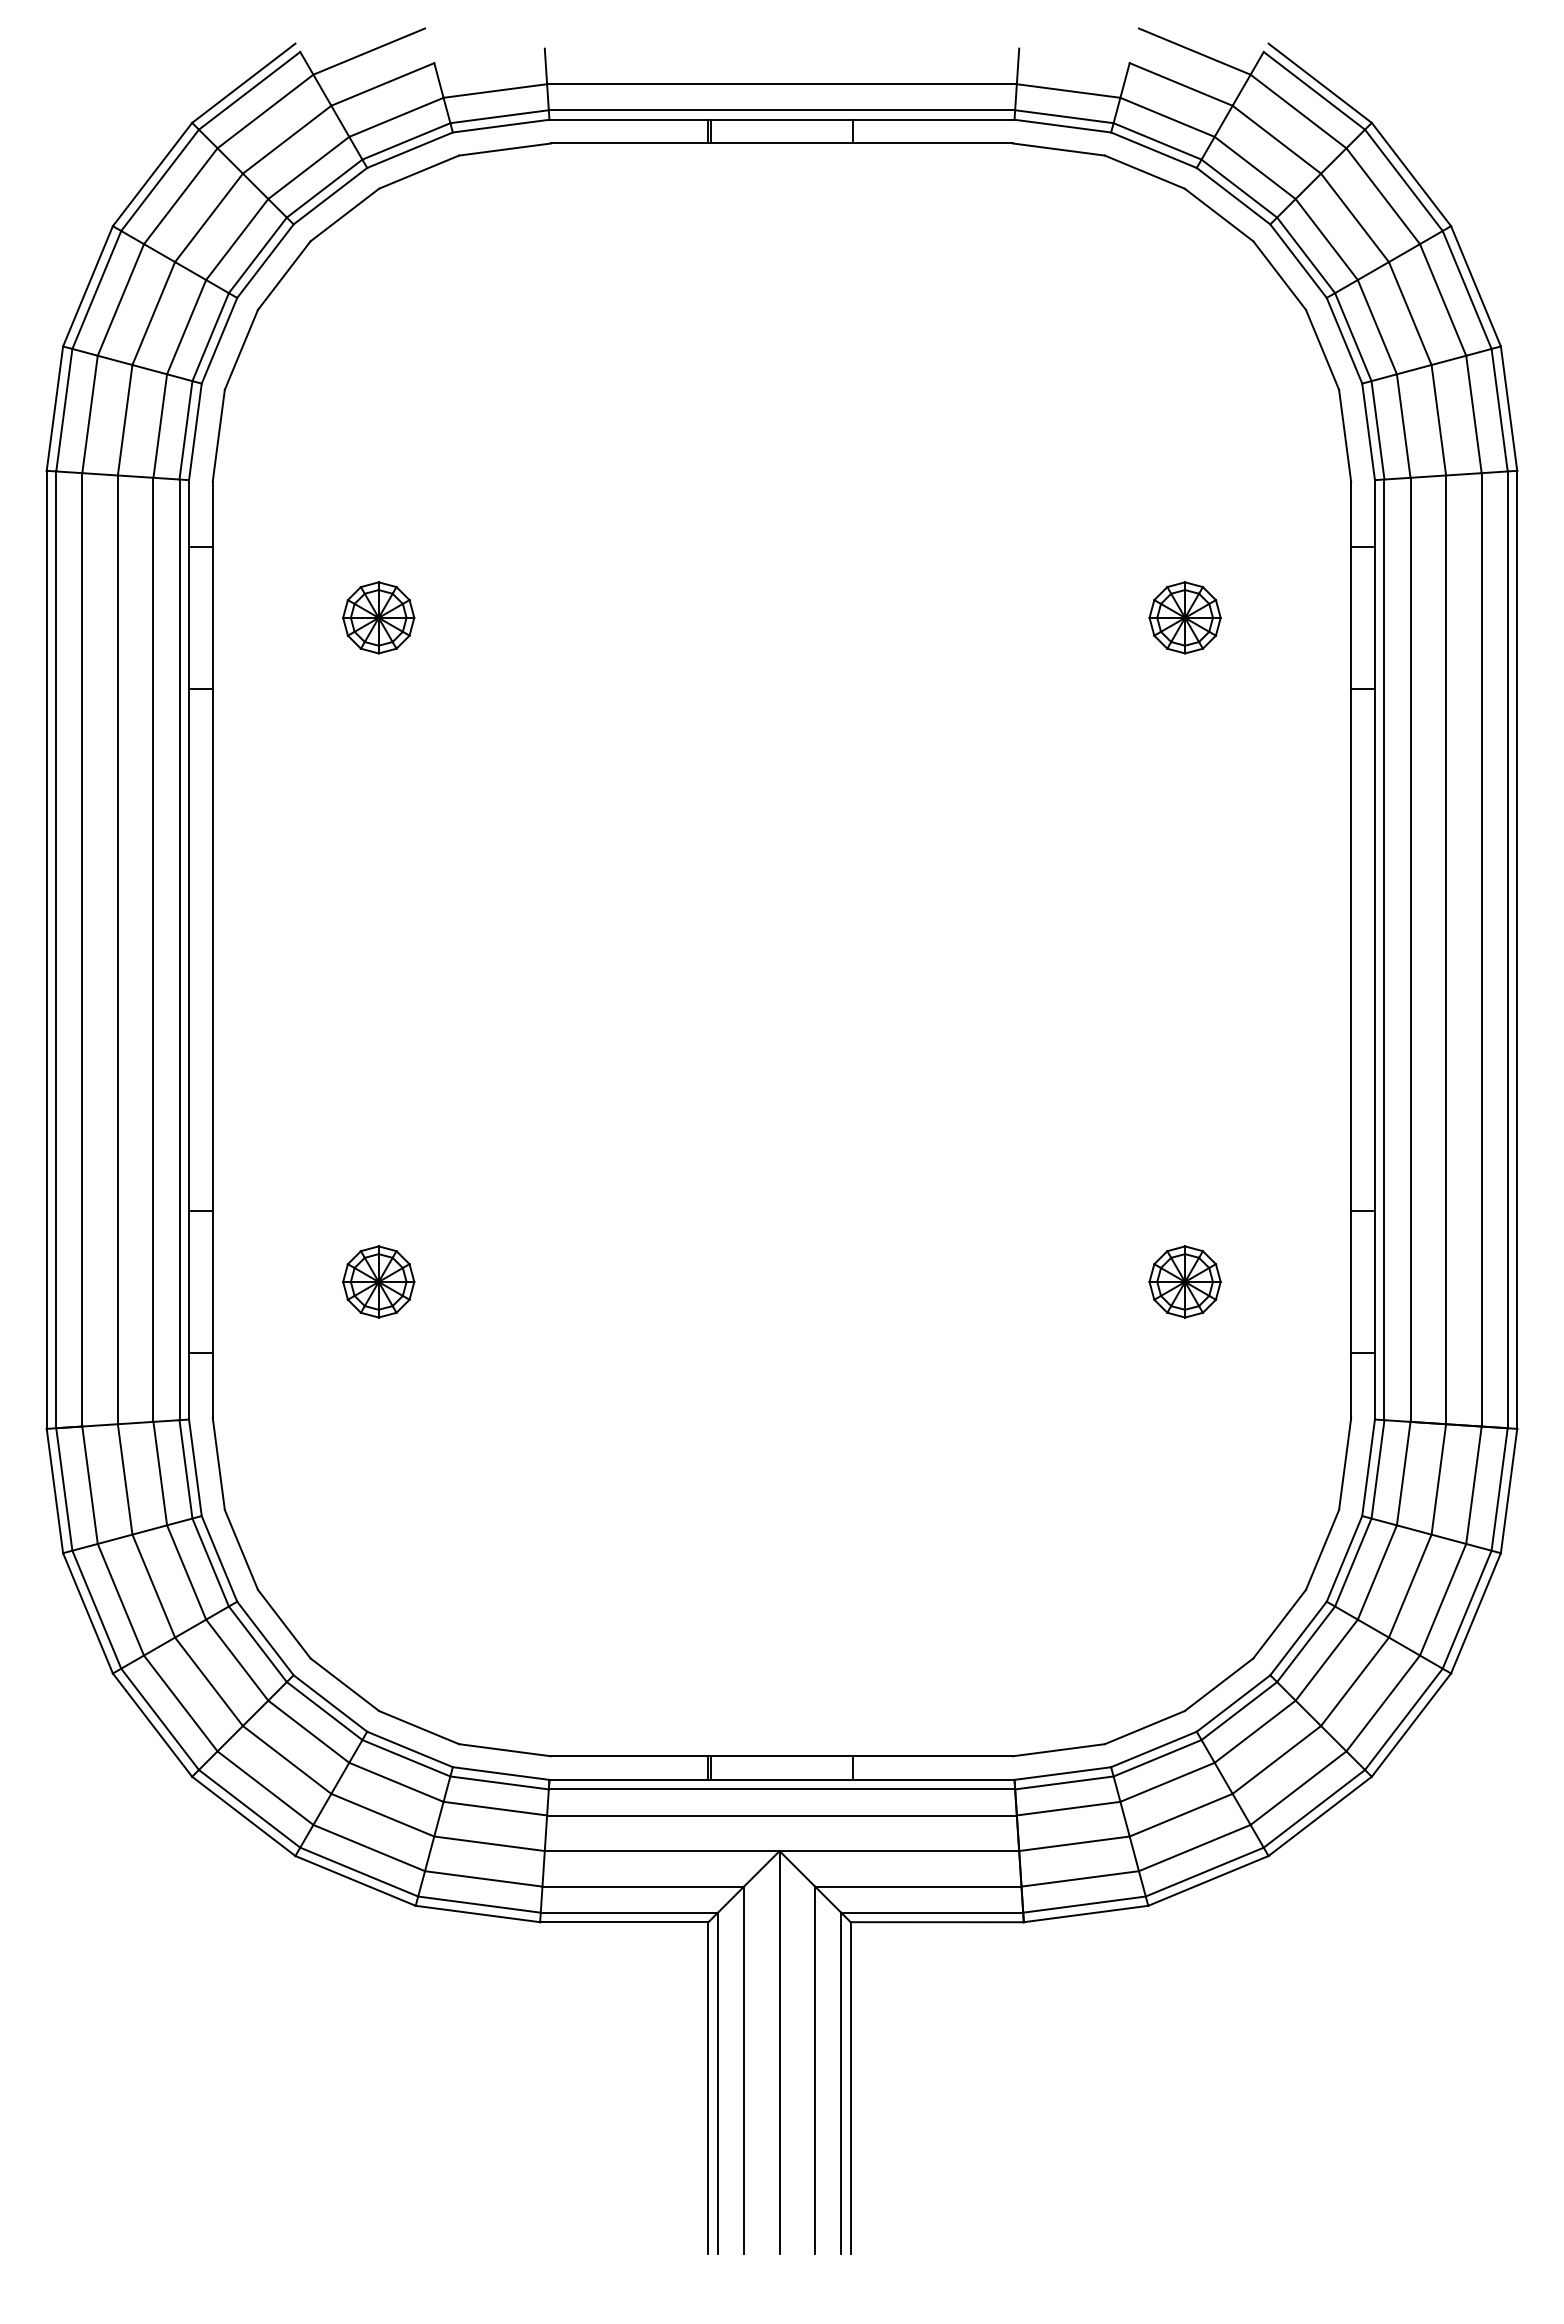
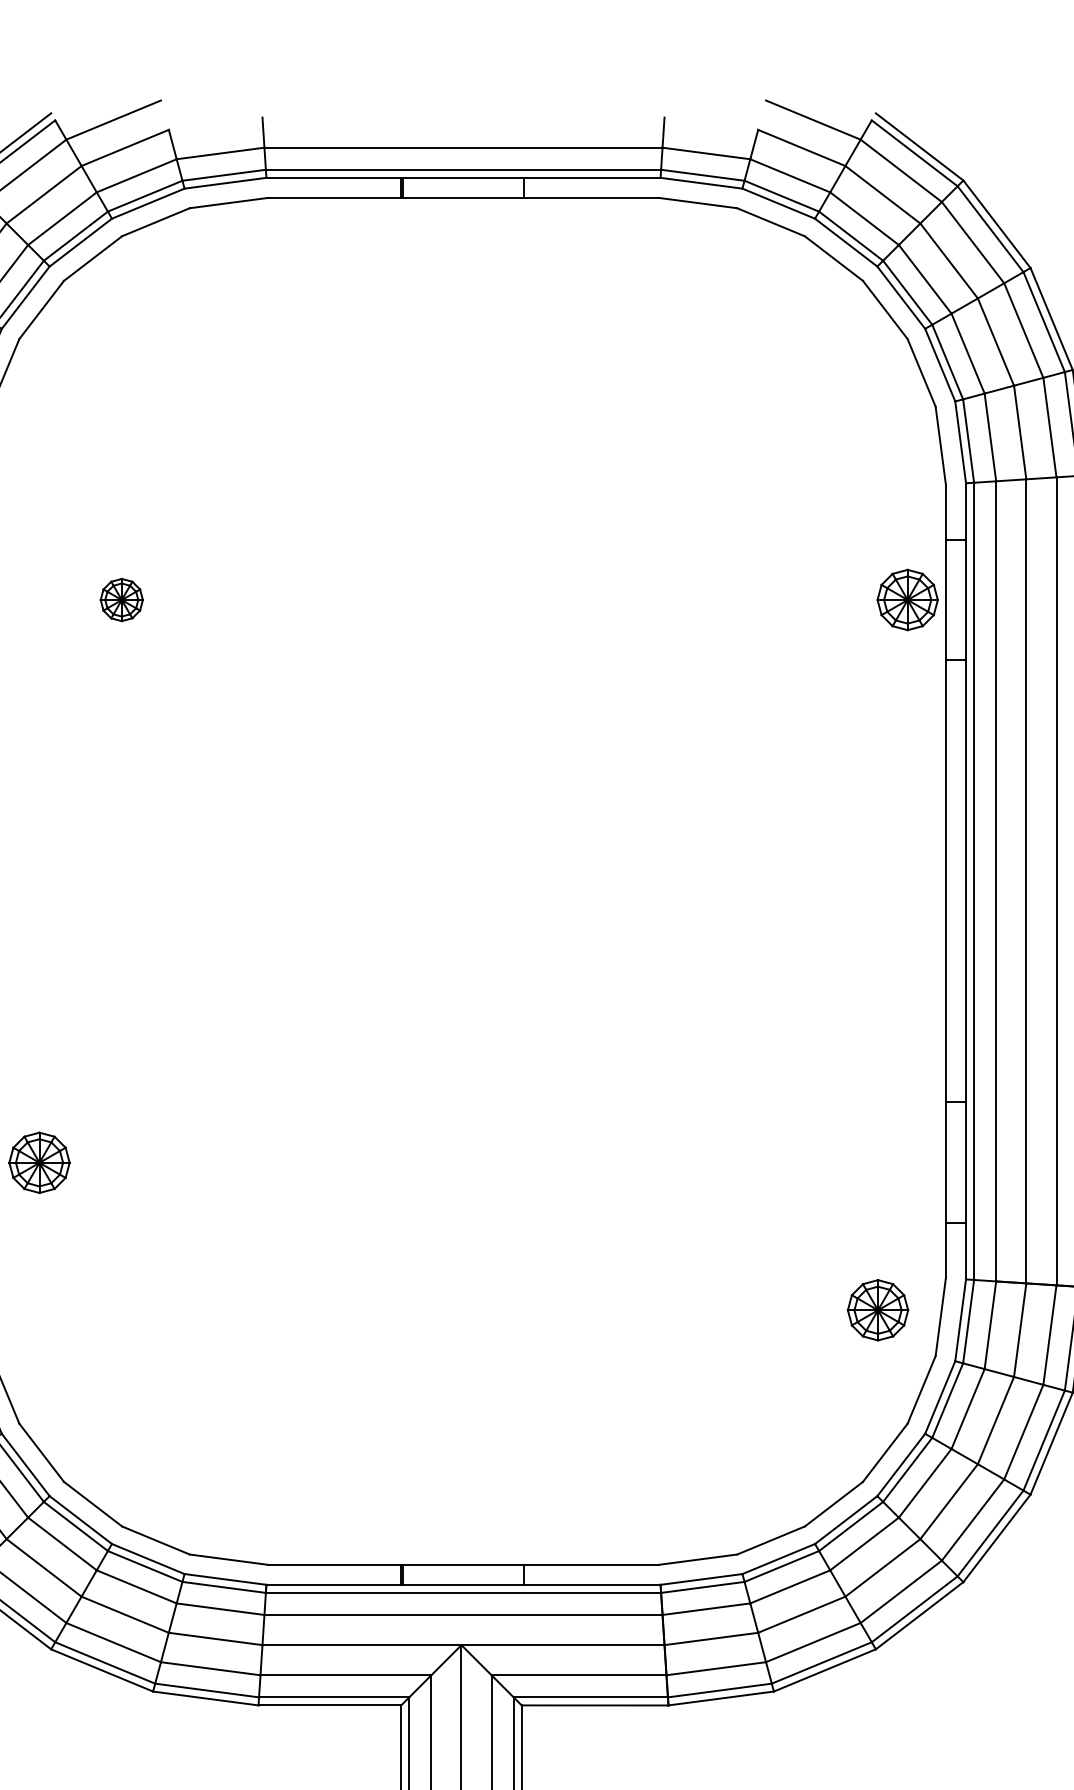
part: (378, 617) -> (121, 599), size x0.7
part: (1184, 617) -> (907, 599), moved
part: (378, 1281) -> (39, 1162), moved
part: (1184, 1281) -> (877, 1309), moved

